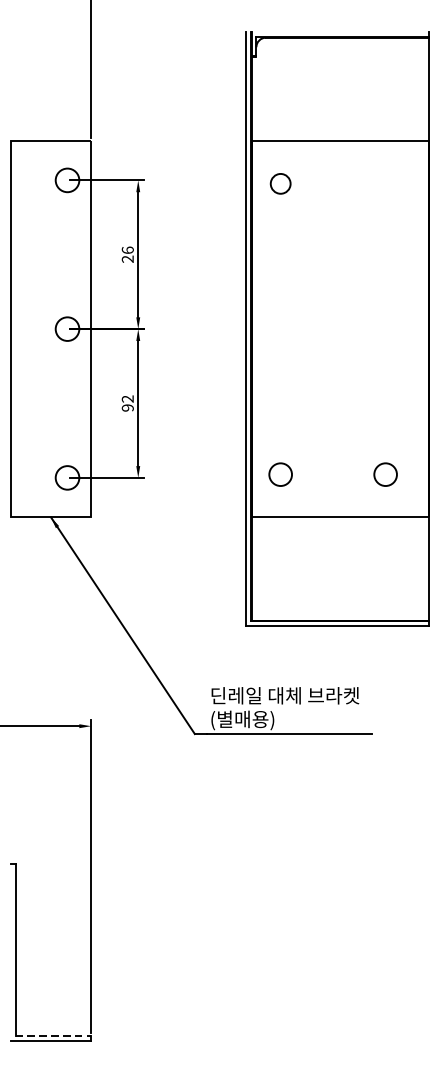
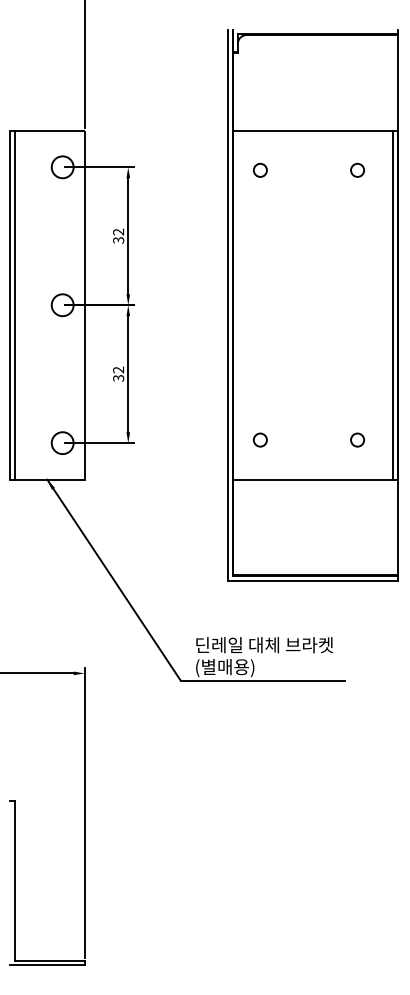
circle: (280, 182) -> (260, 169), size x0.71
circle: (385, 182) -> (357, 169), added
text: (127, 253) -> (118, 235), 26 -> 32
line: (15, 328) -> (14, 304), added
line: (424, 328) -> (393, 304), added
text: (127, 408) -> (118, 378), 92 -> 32
circle: (280, 473) -> (260, 439), size x0.62
circle: (385, 473) -> (357, 439), size x0.62
line: (54, 1035) -> (50, 960), dashed -> solid

